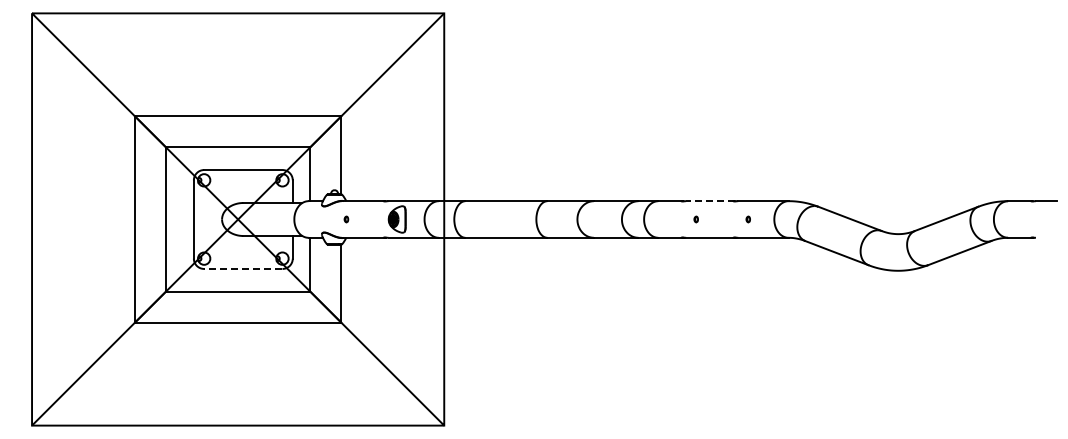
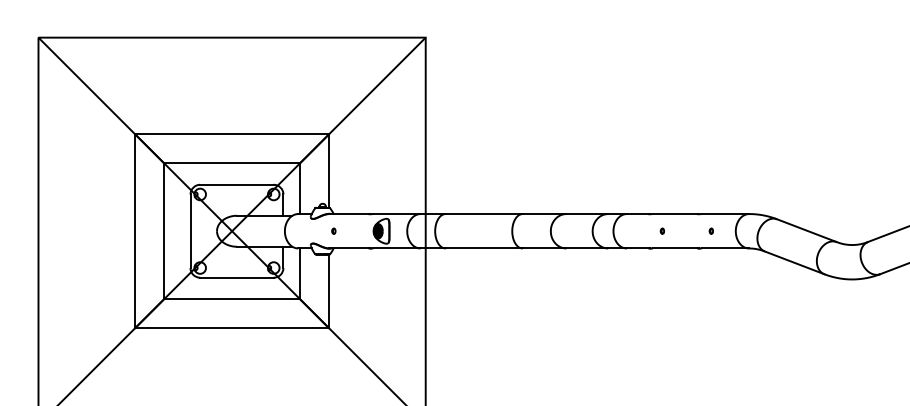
line: (709, 201) -> (674, 214), dashed -> solid
line: (242, 268) -> (236, 277), dashed -> solid

